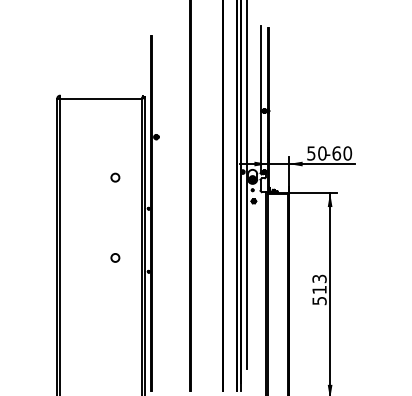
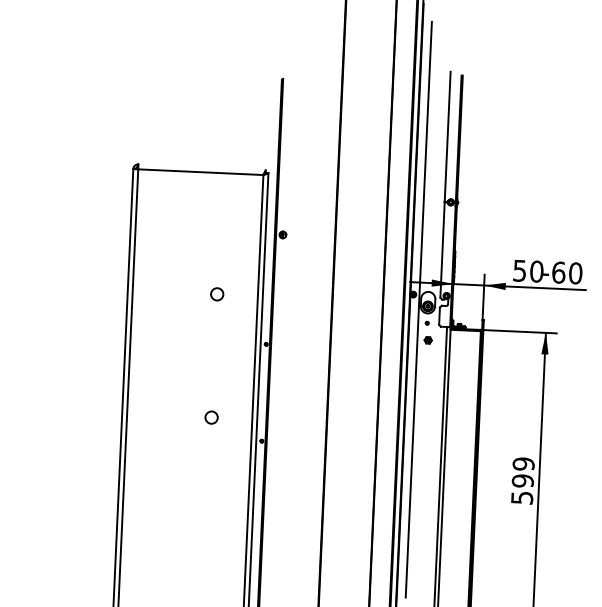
text: (319, 284) -> (523, 472), 513 -> 599

